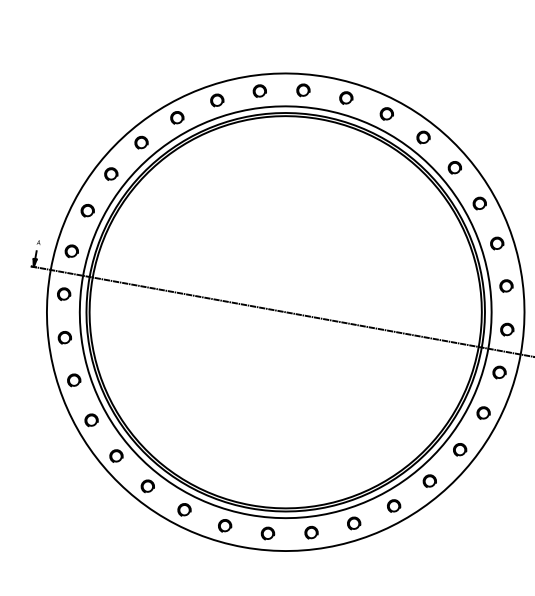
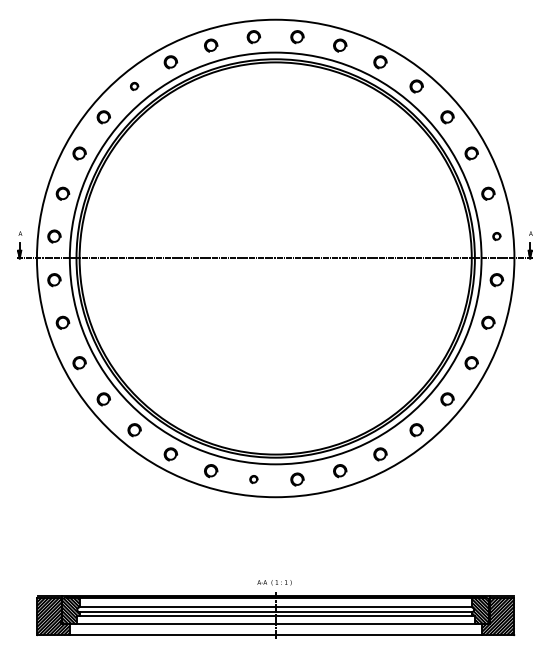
part: (177, 117) -> (134, 86), size x0.6
part: (506, 329) -> (496, 236), size x0.6
part: (224, 525) -> (253, 479), size x0.6

